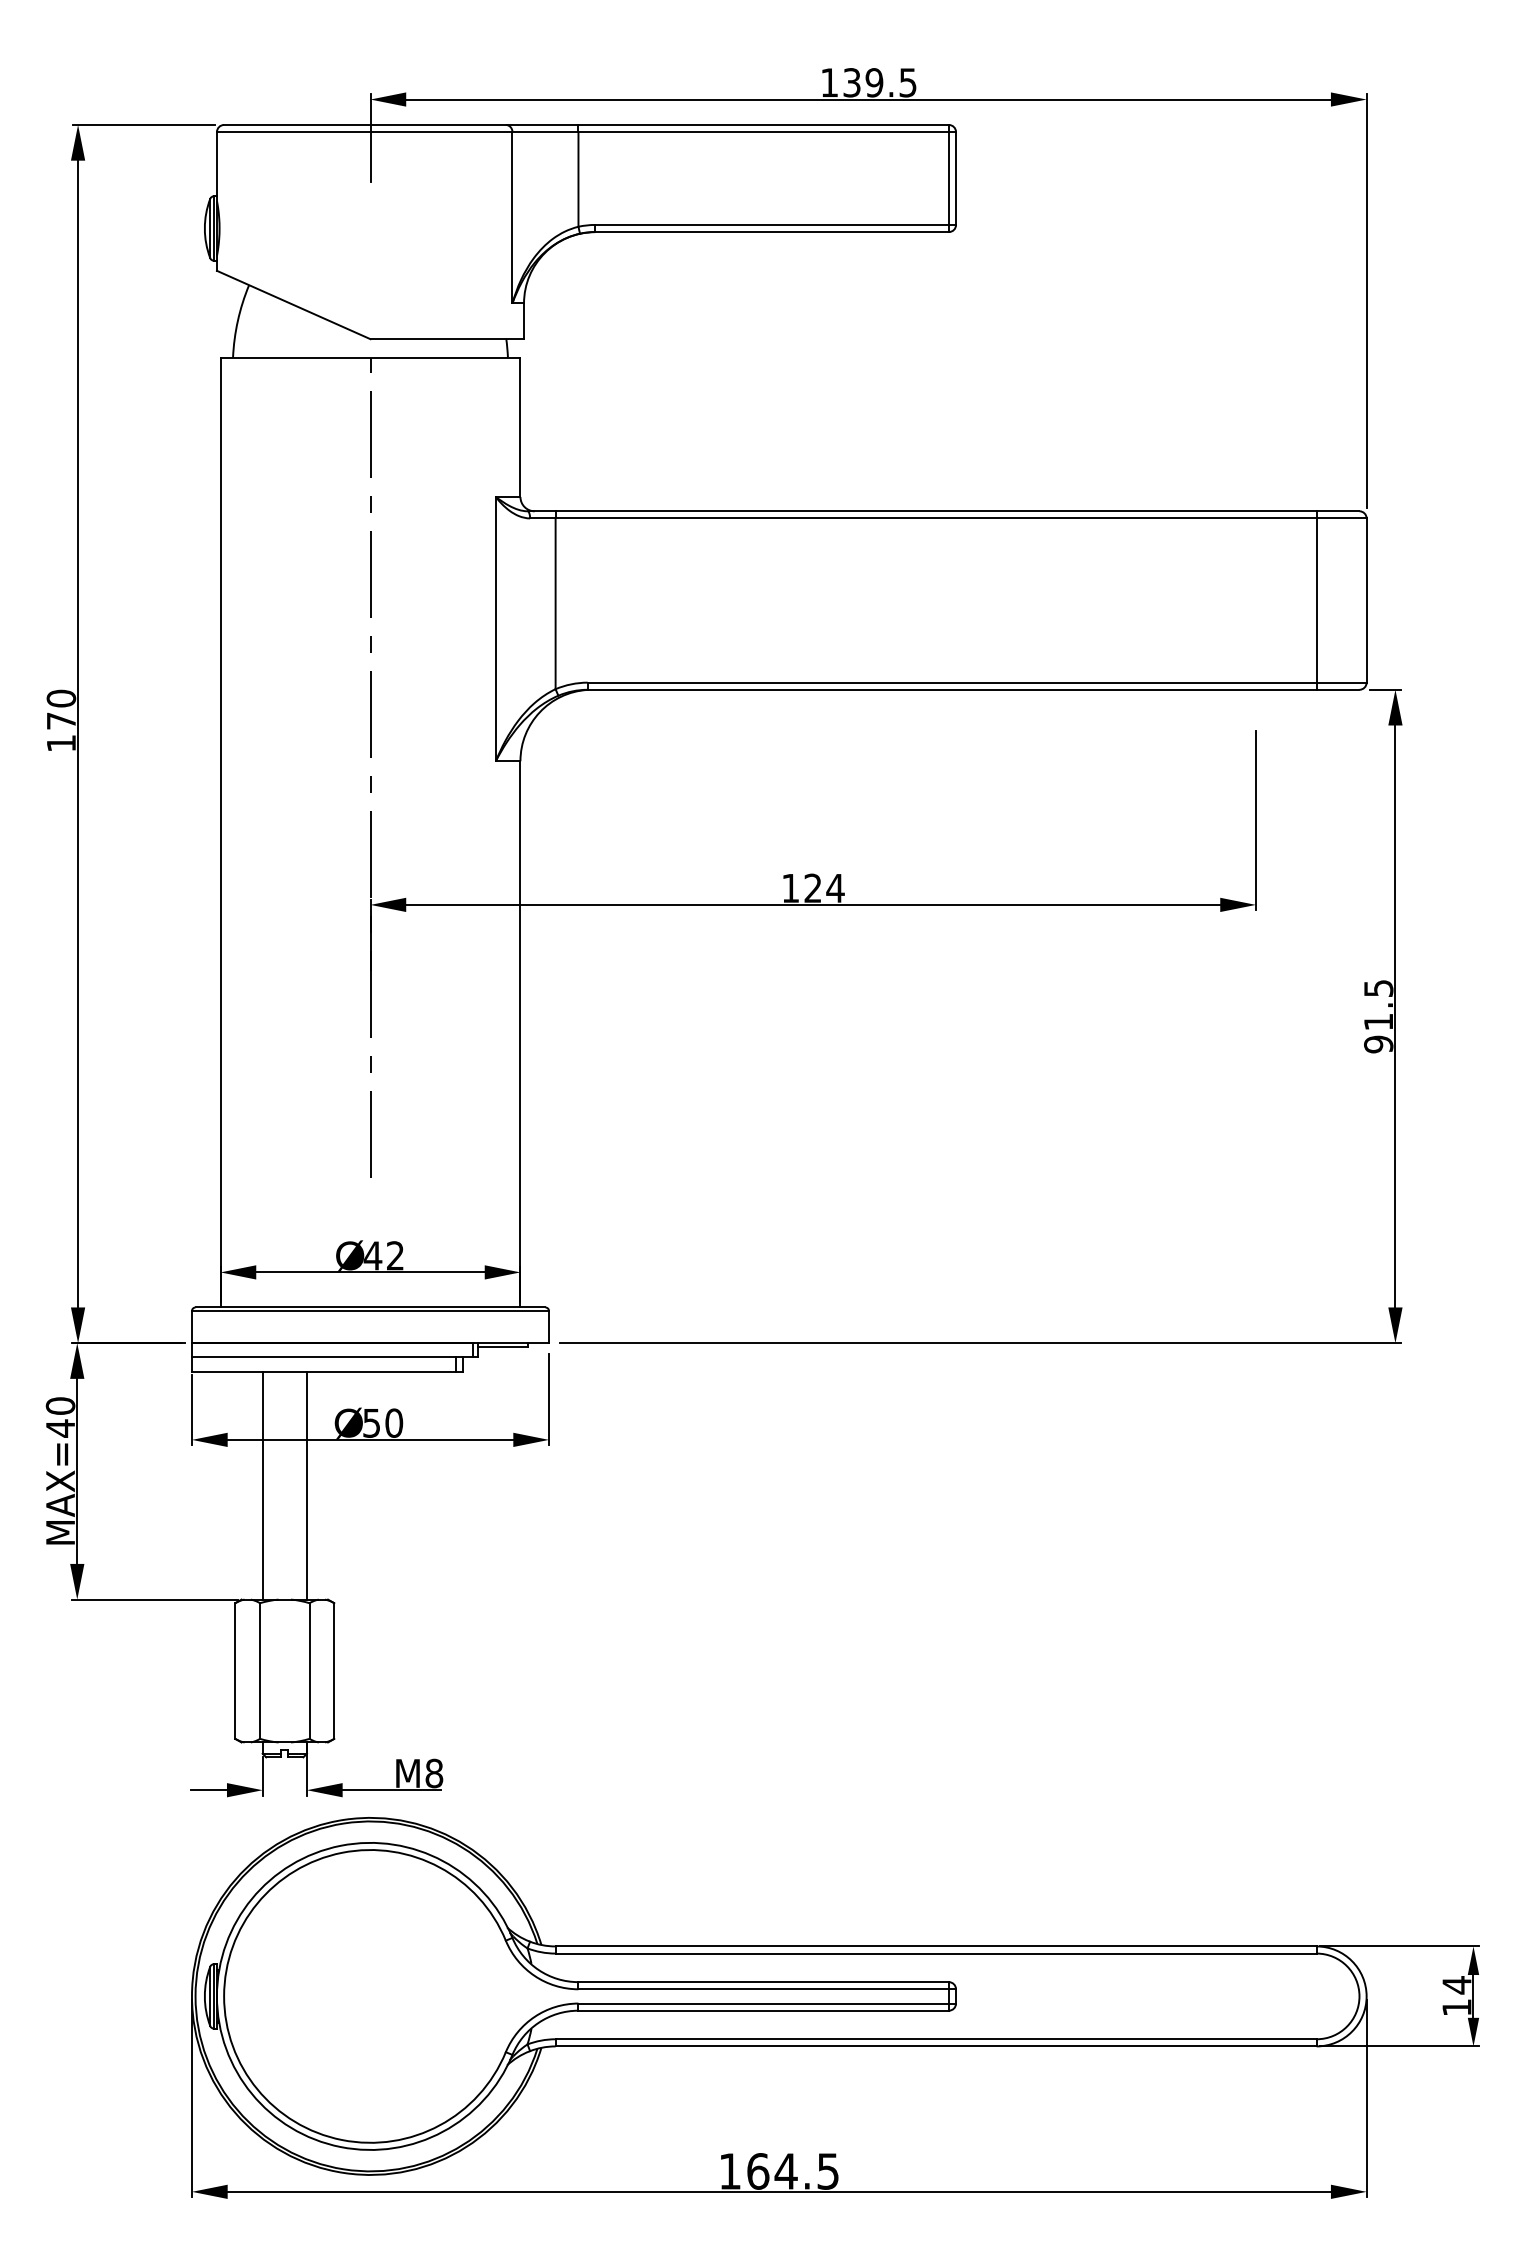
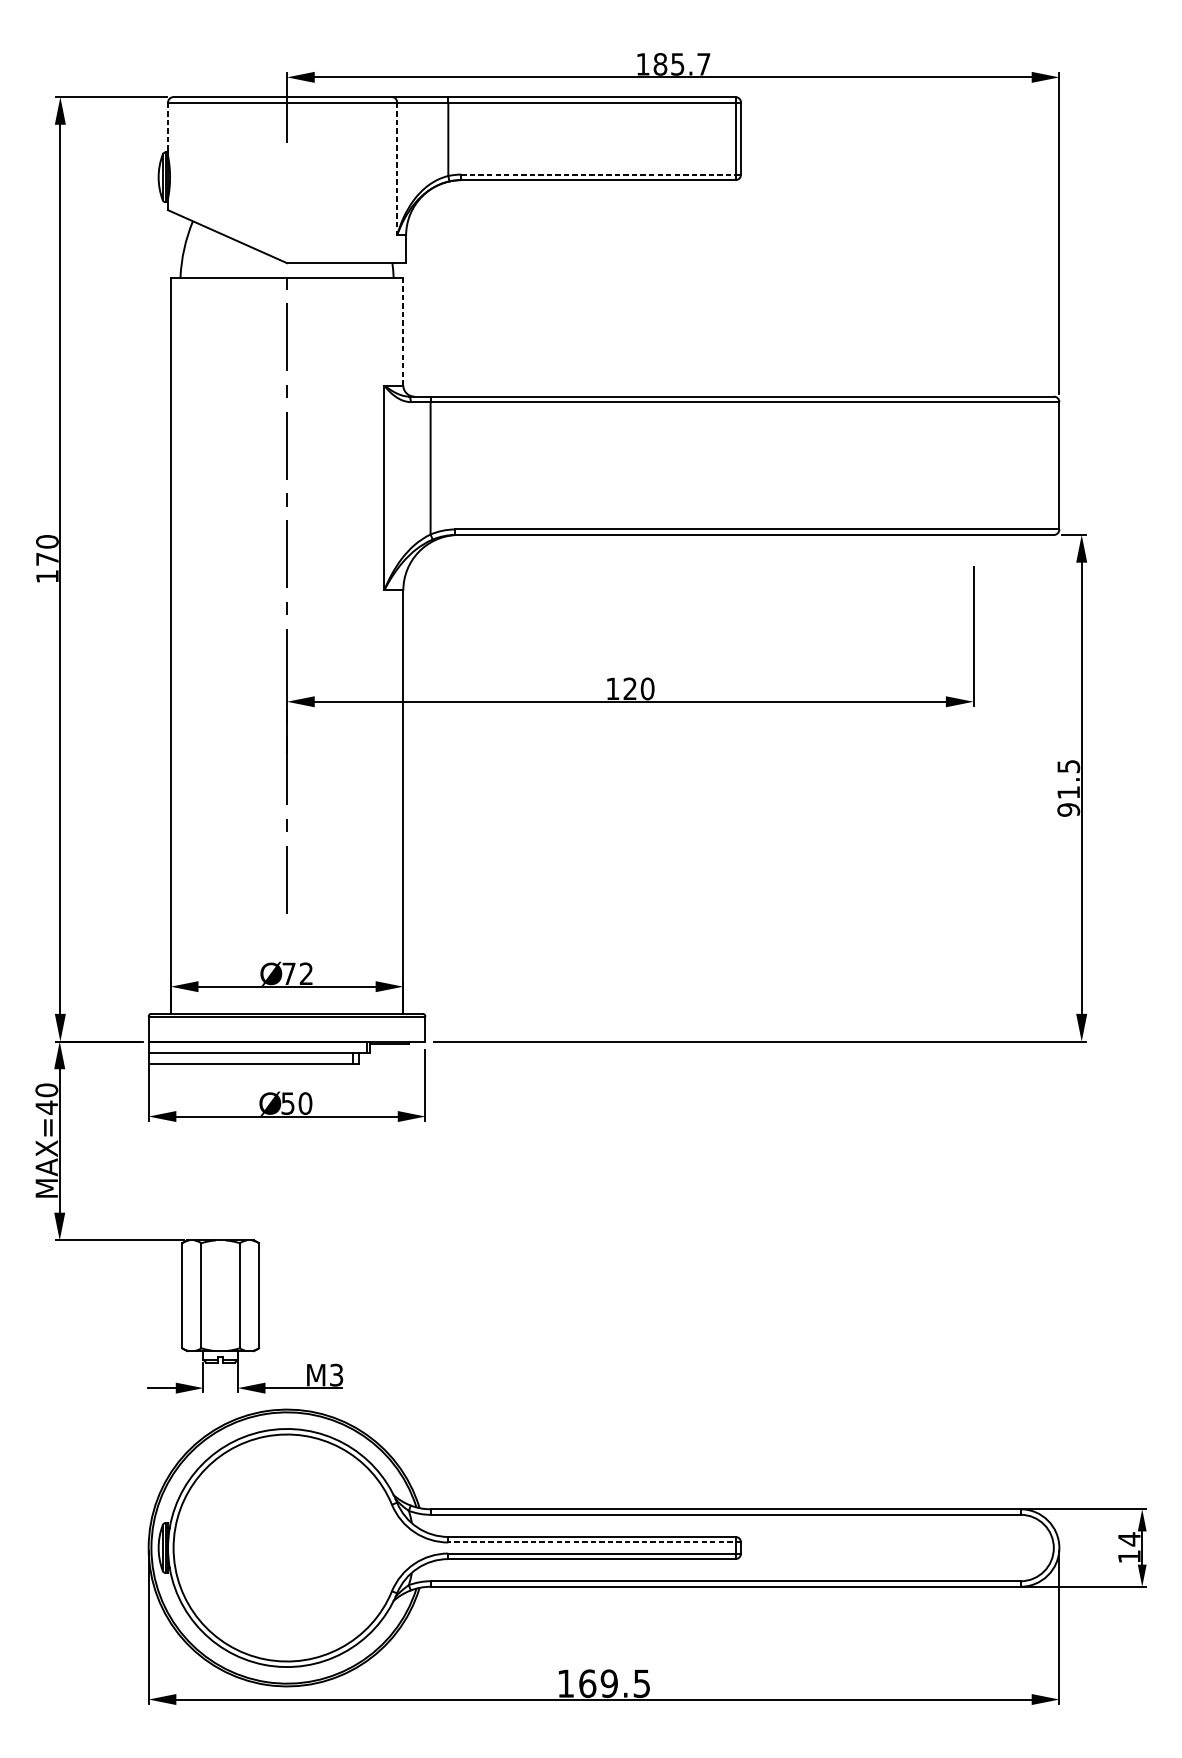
text: (879, 82) -> (681, 64), 139.5 -> 185.7
line: (216, 164) -> (167, 127), solid -> dashed
line: (512, 217) -> (397, 168), solid -> dashed
line: (776, 224) -> (601, 174), solid -> dashed
line: (520, 427) -> (403, 331), solid -> dashed
line: (1316, 600) -> (1020, 465), removed
text: (835, 888) -> (647, 689), 124 -> 120
text: (372, 1255) -> (288, 973), 42 -> 72
line: (262, 1485) -> (203, 1151), removed
line: (306, 1485) -> (237, 1151), removed
text: (434, 1773) -> (336, 1375), M8 -> M3
line: (767, 1989) -> (594, 1542), solid -> dashed
text: (785, 2171) -> (608, 1683), 164.5 -> 169.5

